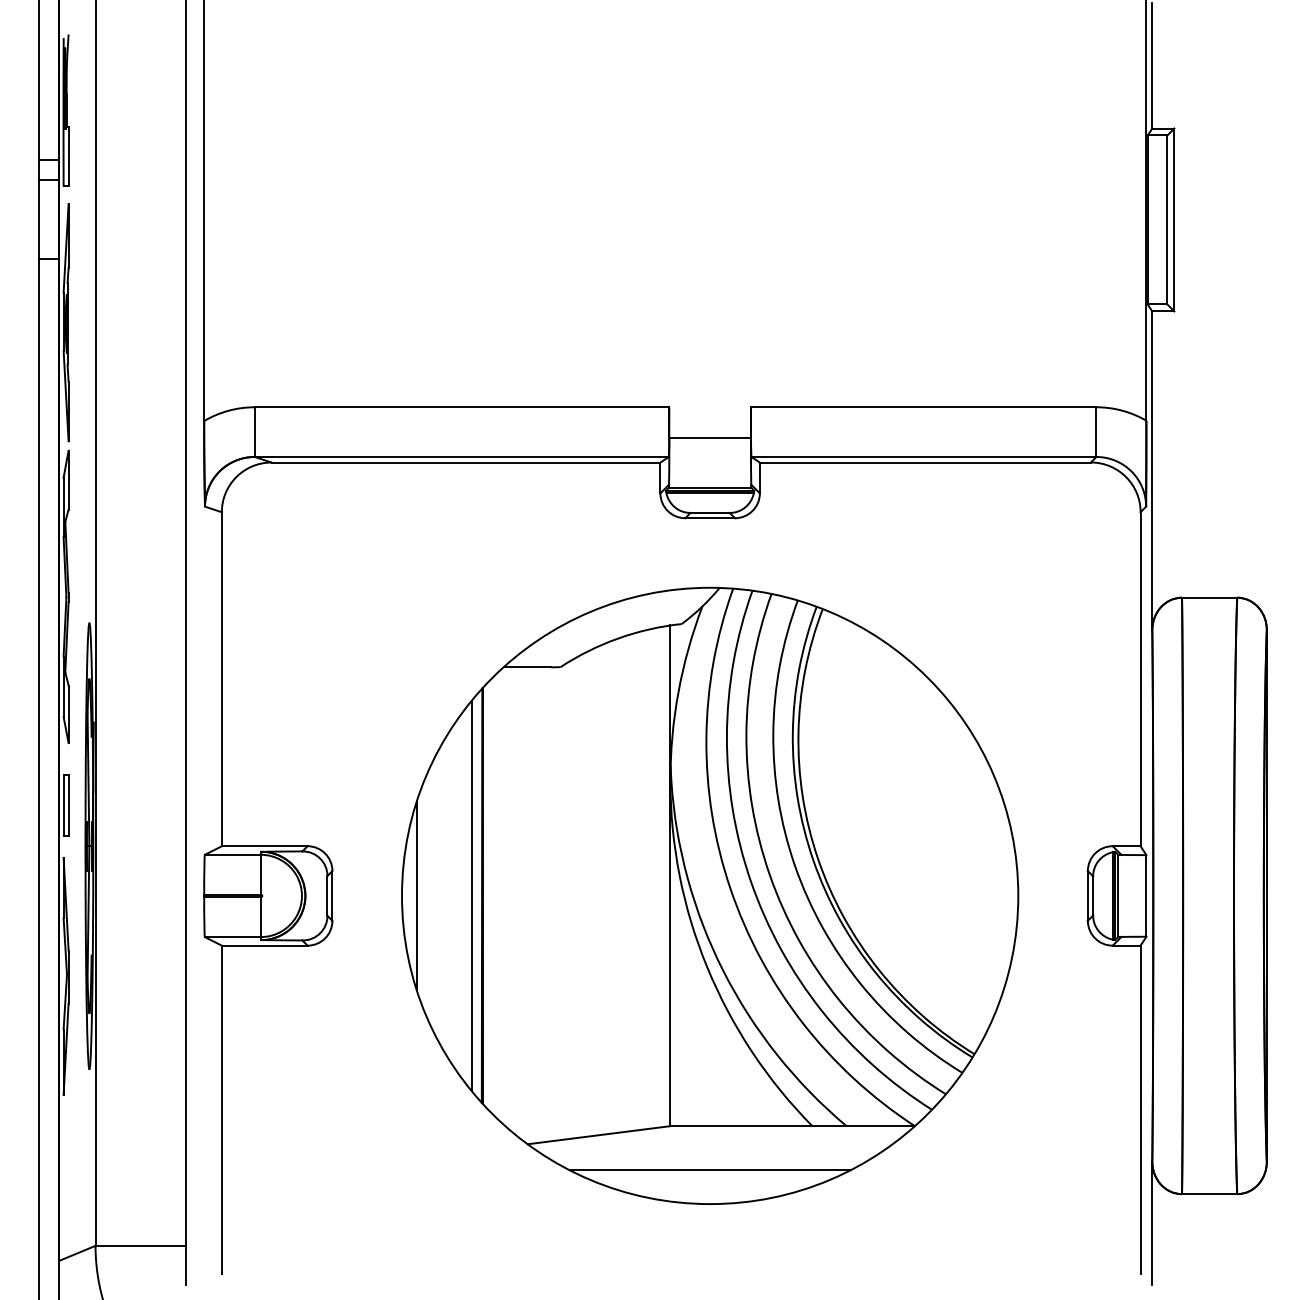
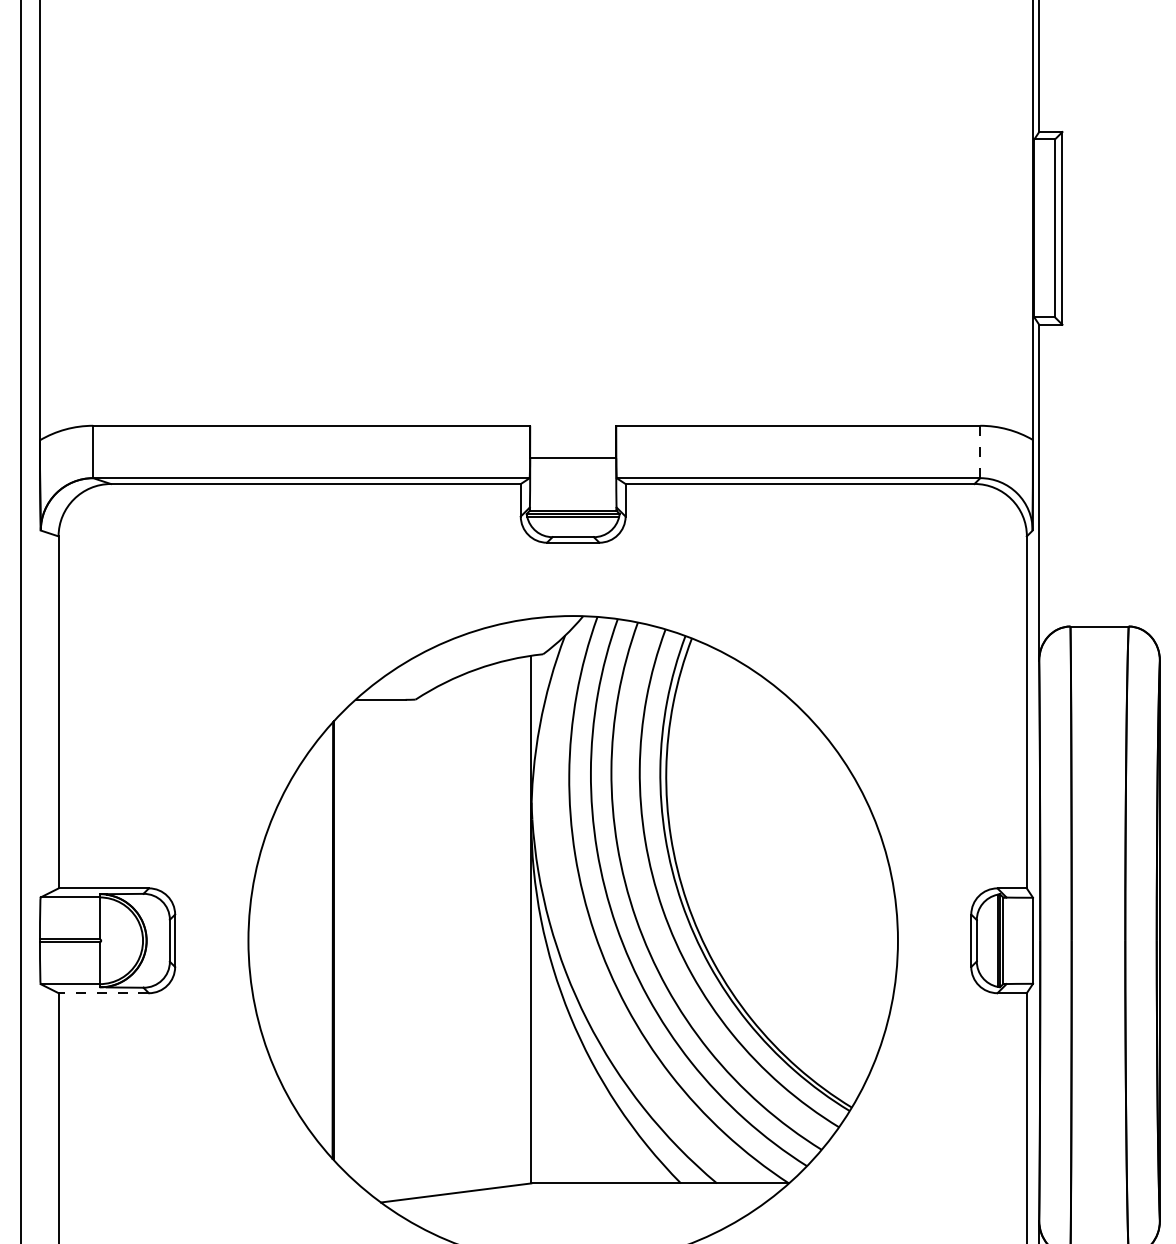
line: (1096, 432) -> (980, 452), solid -> dashed
line: (416, 895) -> (263, 940), removed
line: (471, 895) -> (321, 940), removed
line: (264, 945) -> (103, 993), solid -> dashed
line: (709, 1170) -> (572, 1230), removed

